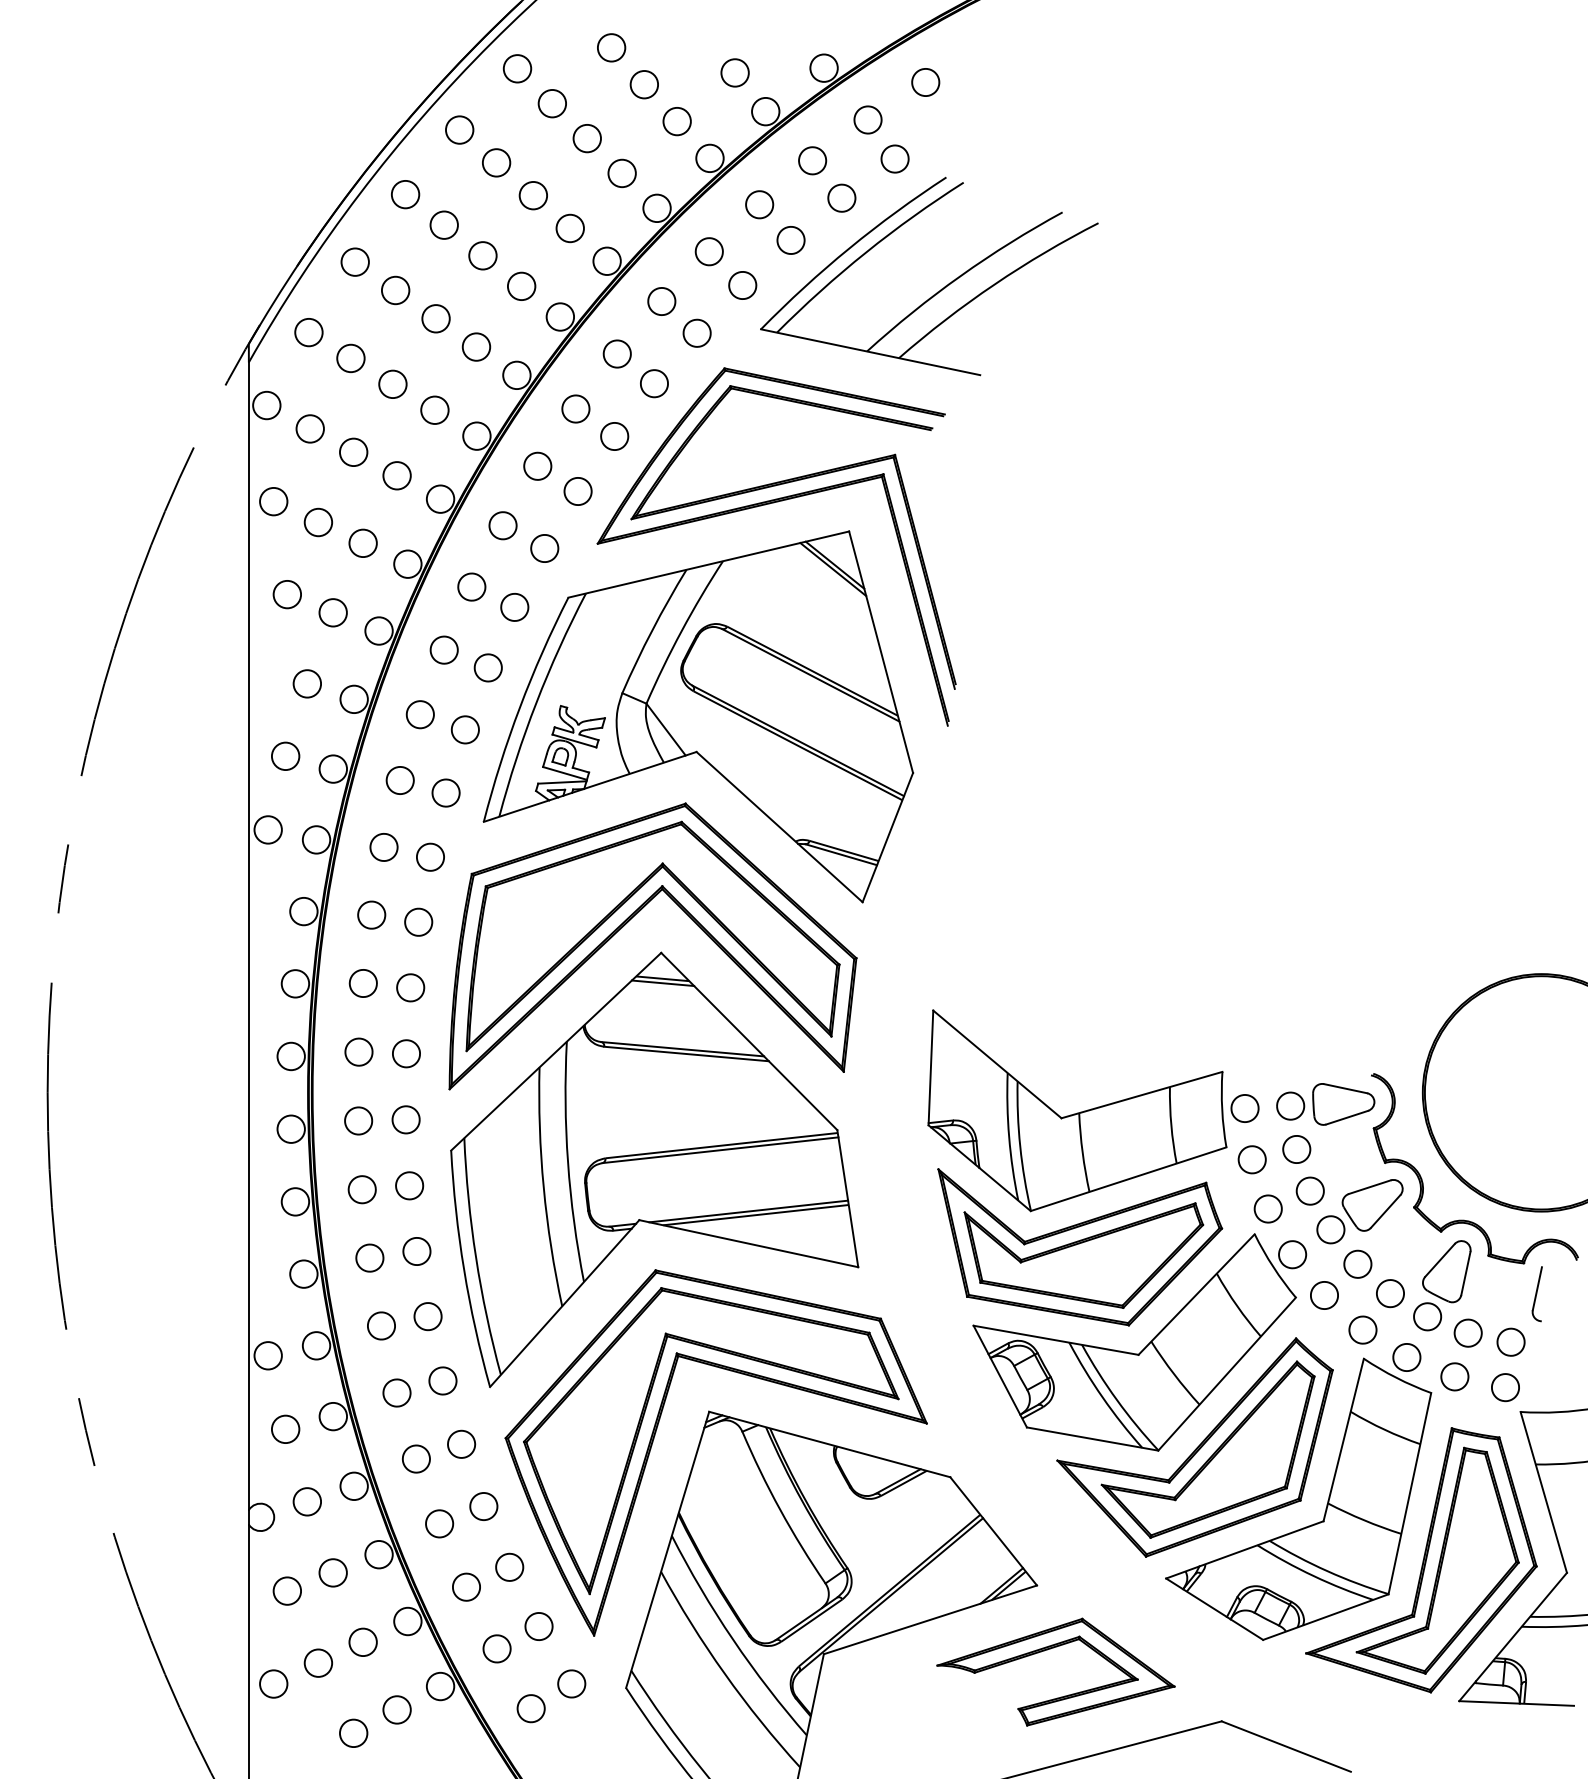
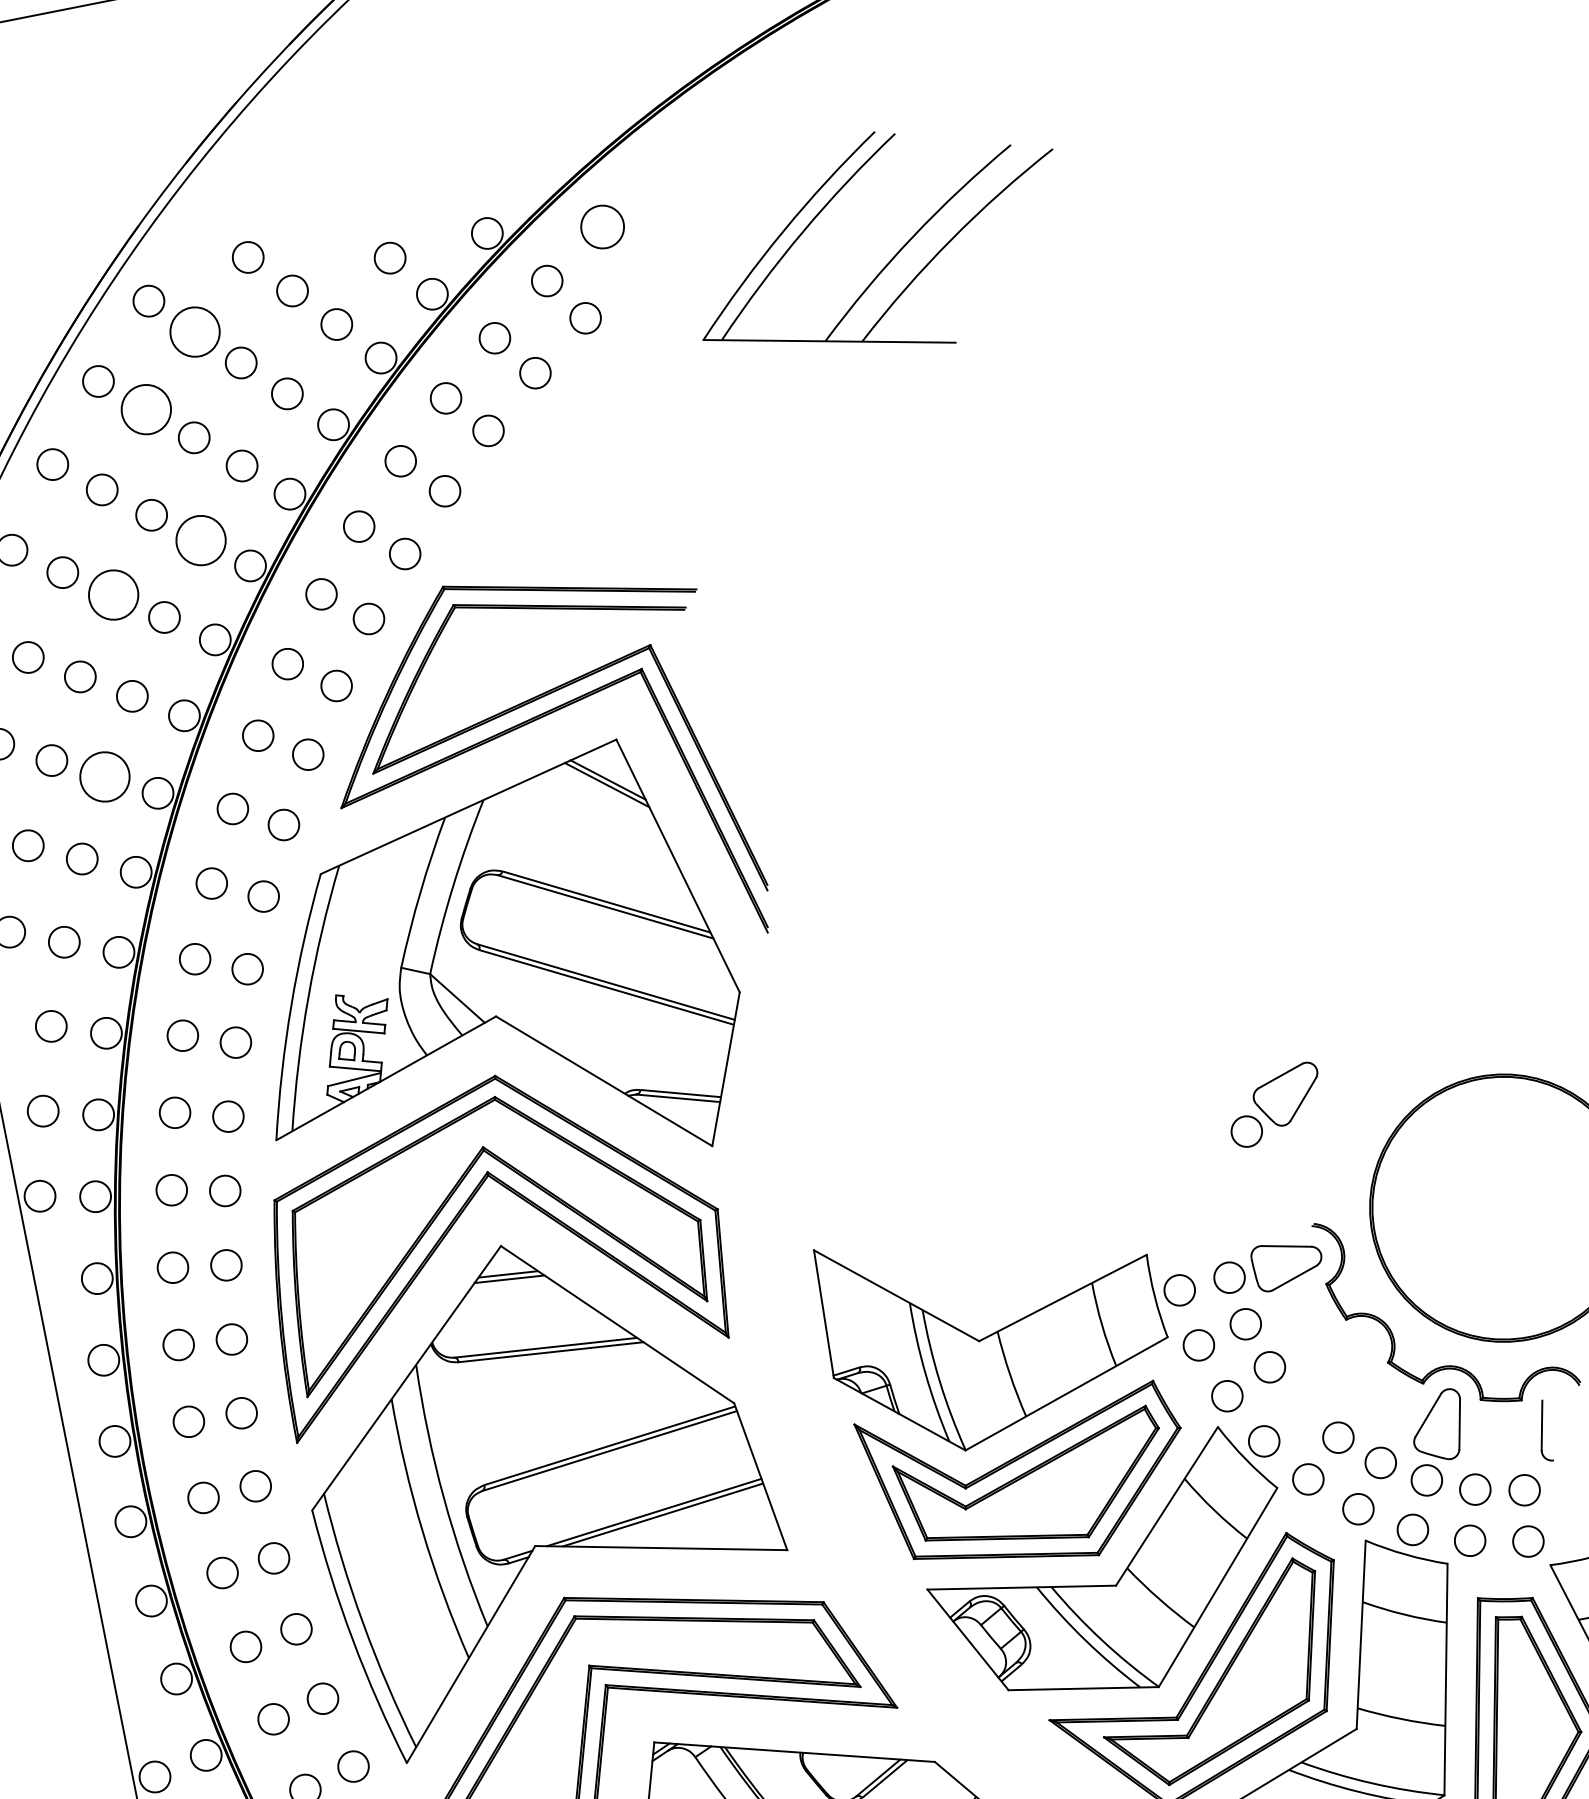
part: (925, 82) -> (602, 227), size x1.4
circle: (552, 103) -> (195, 331), size x1.6
circle: (496, 162) -> (146, 409), size x1.6
circle: (521, 286) -> (200, 540), size x1.6
part: (941, 288) -> (893, 255), moved
circle: (435, 318) -> (112, 594), size x1.6
circle: (396, 475) -> (104, 776), size x1.6
part: (1359, 1211) -> (1274, 1105), moved

